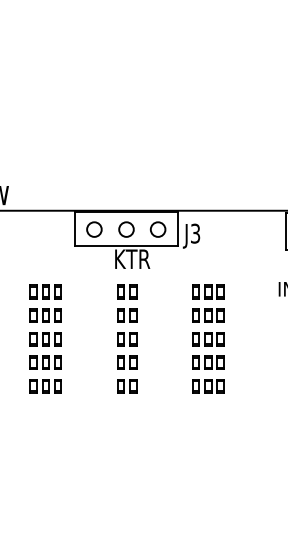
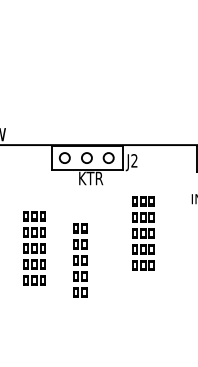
text: (195, 233) -> (134, 160), J3 -> J2
part: (45, 339) -> (34, 248), moved
part: (127, 339) -> (80, 260), moved

